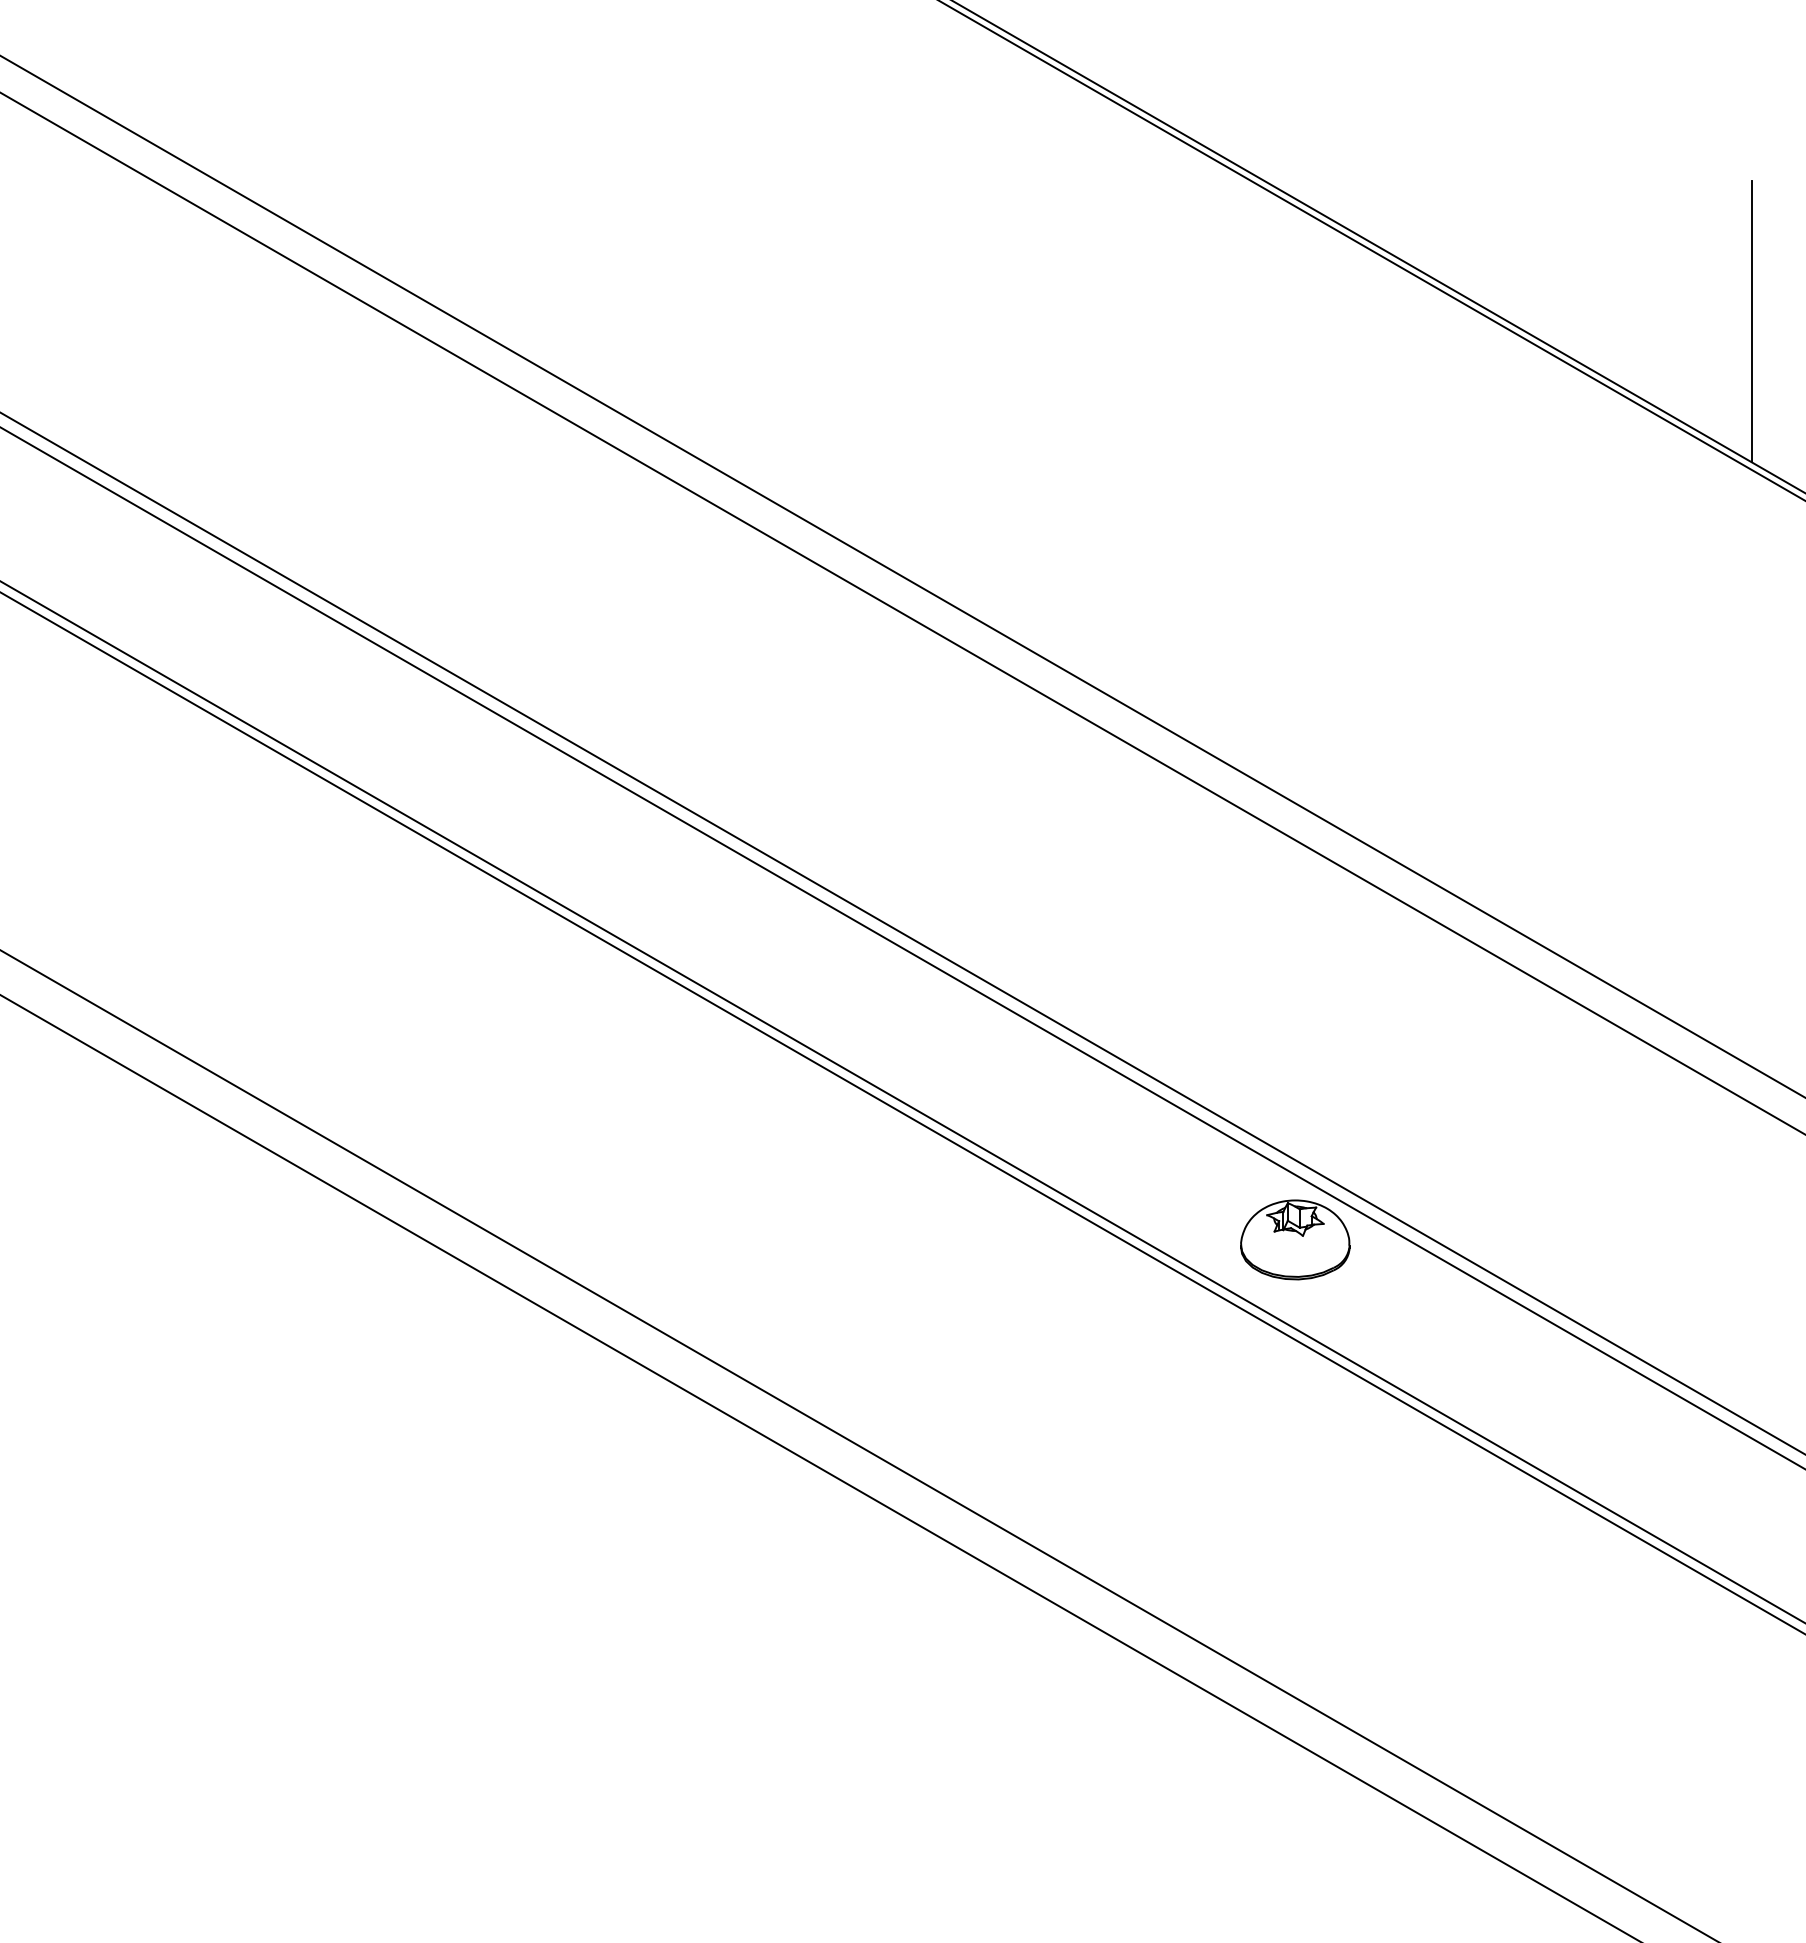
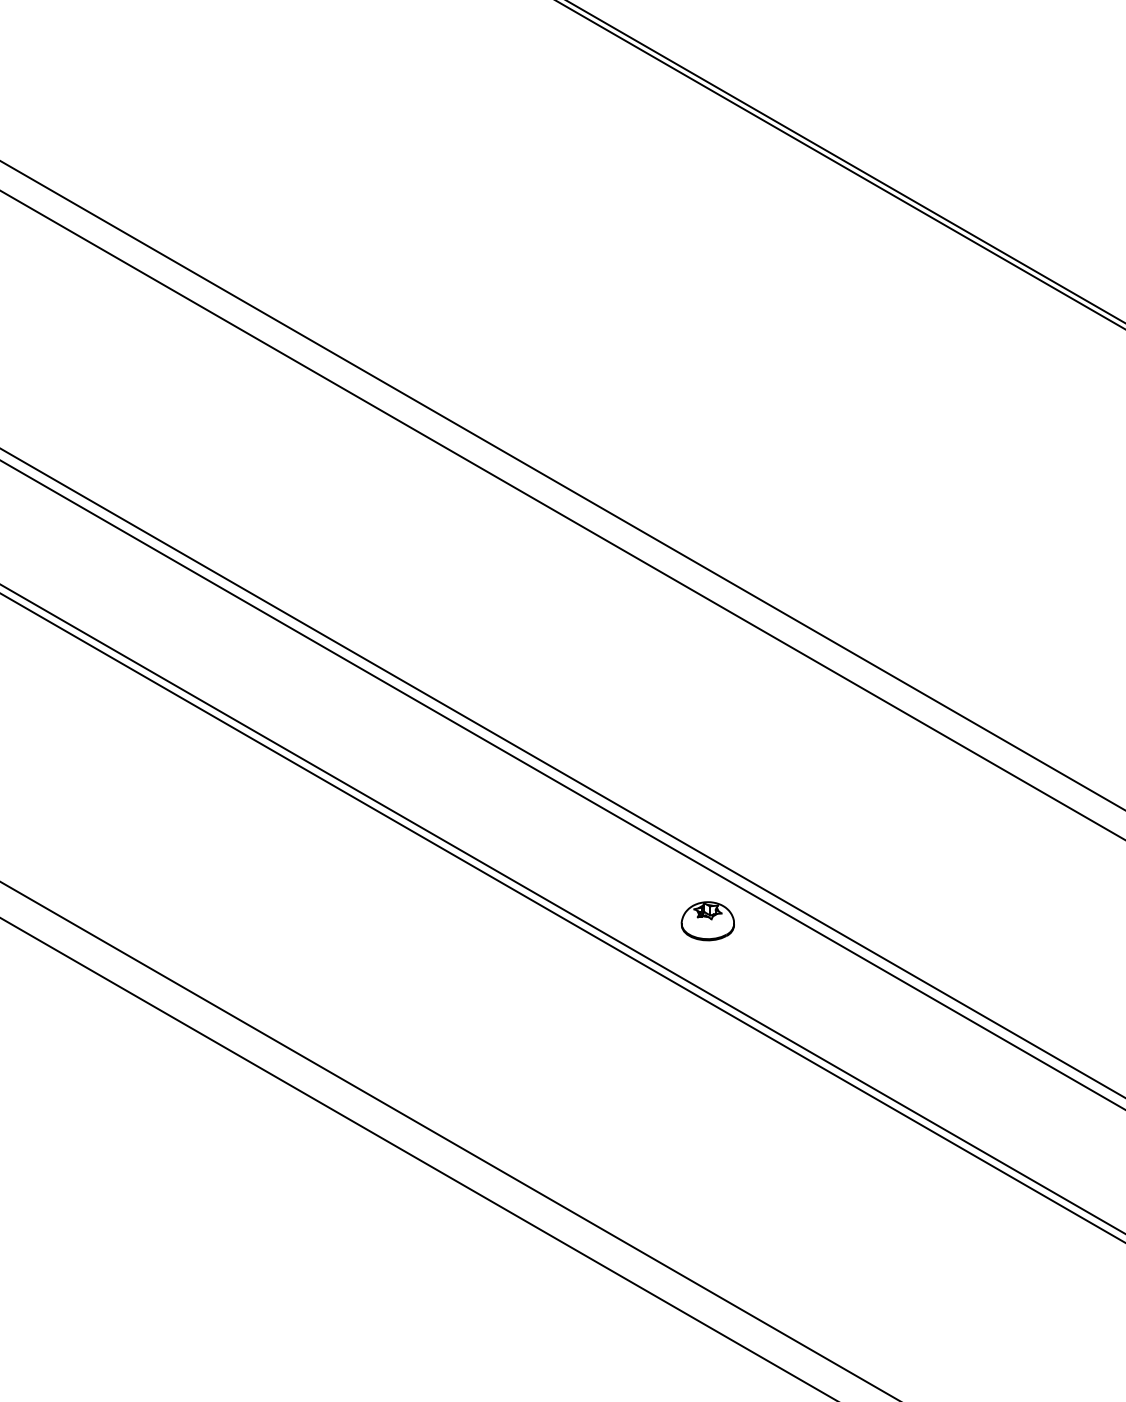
line: (1751, 321) -> (1075, 181), removed
part: (1295, 1239) -> (708, 920), size x0.6

